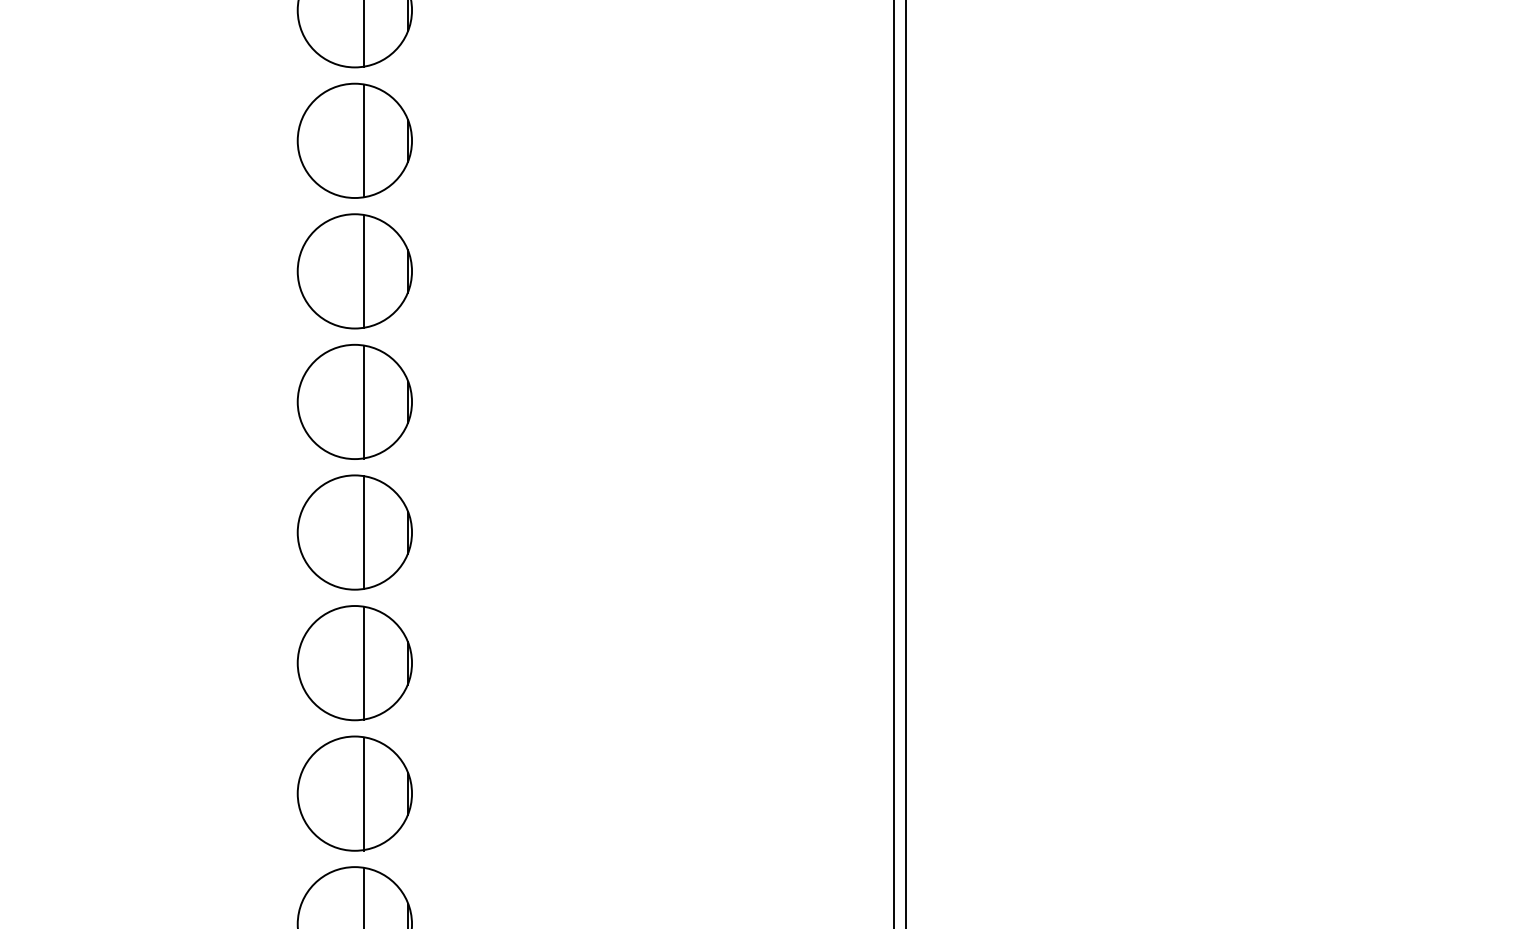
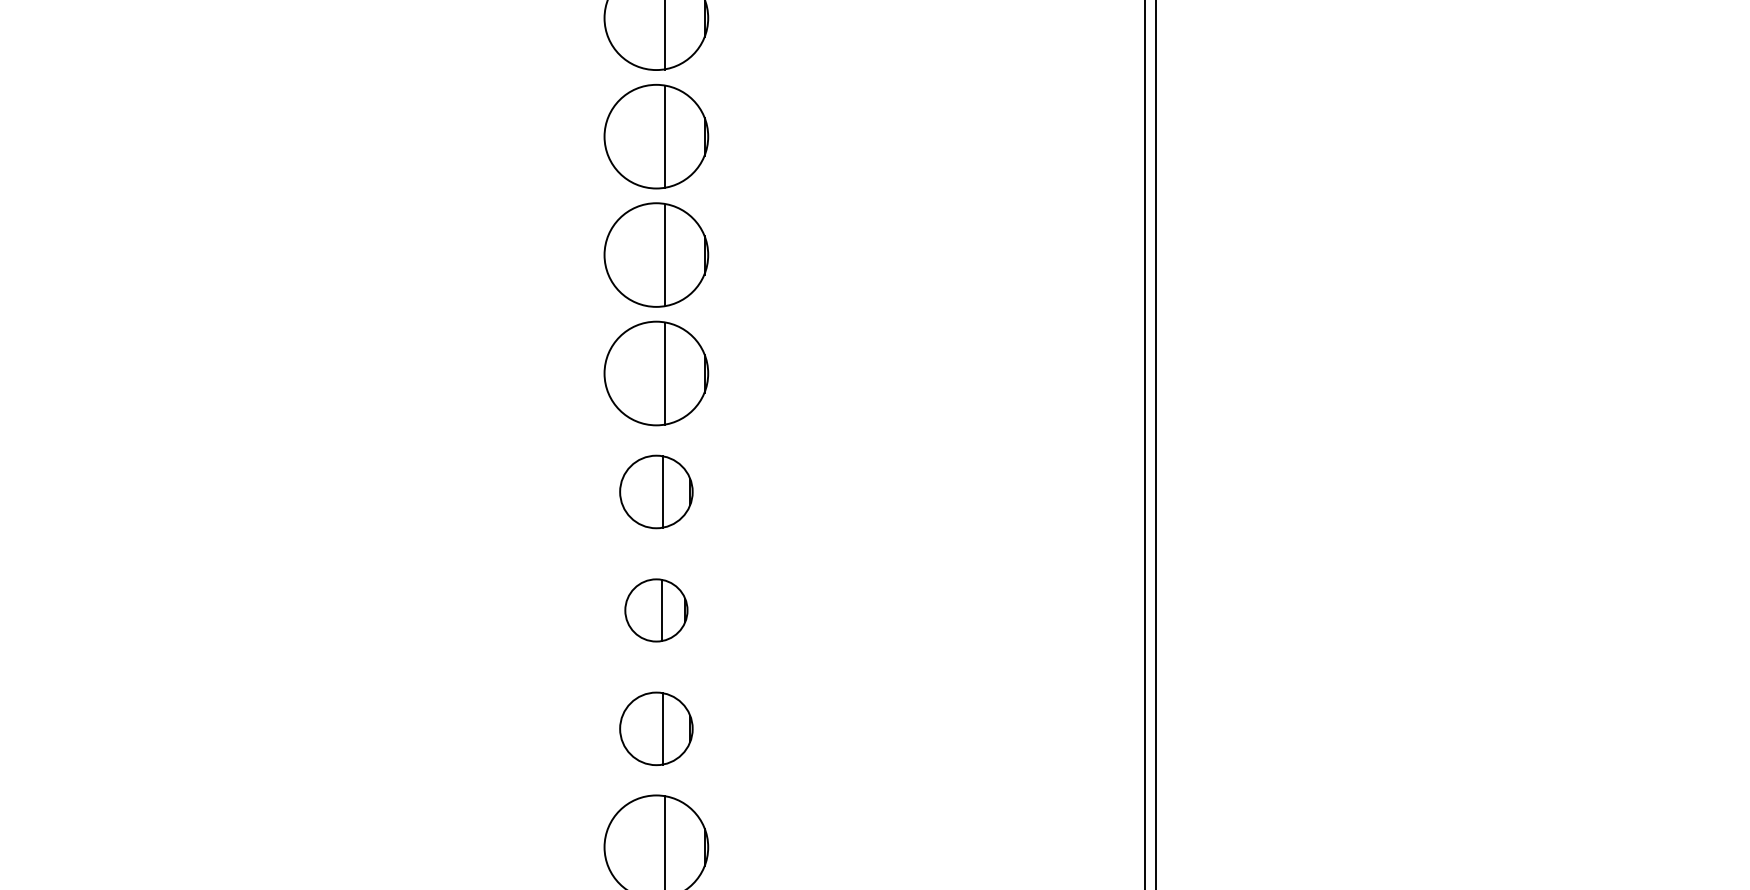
part: (355, 532) -> (656, 491), size x0.7
part: (355, 663) -> (656, 610), size x0.6
part: (355, 793) -> (656, 728), size x0.7

